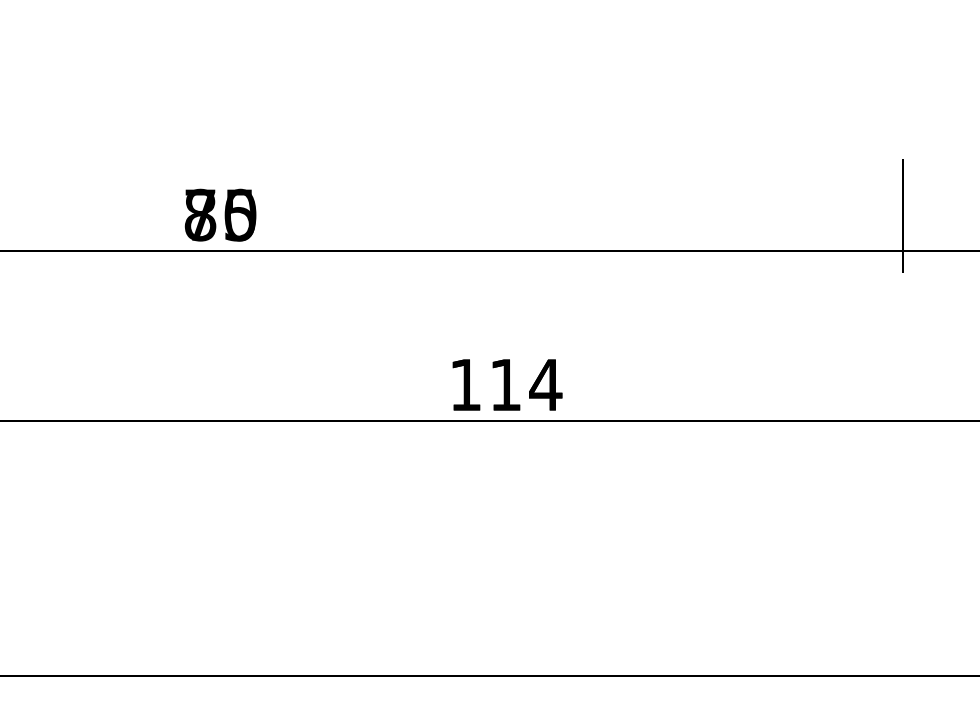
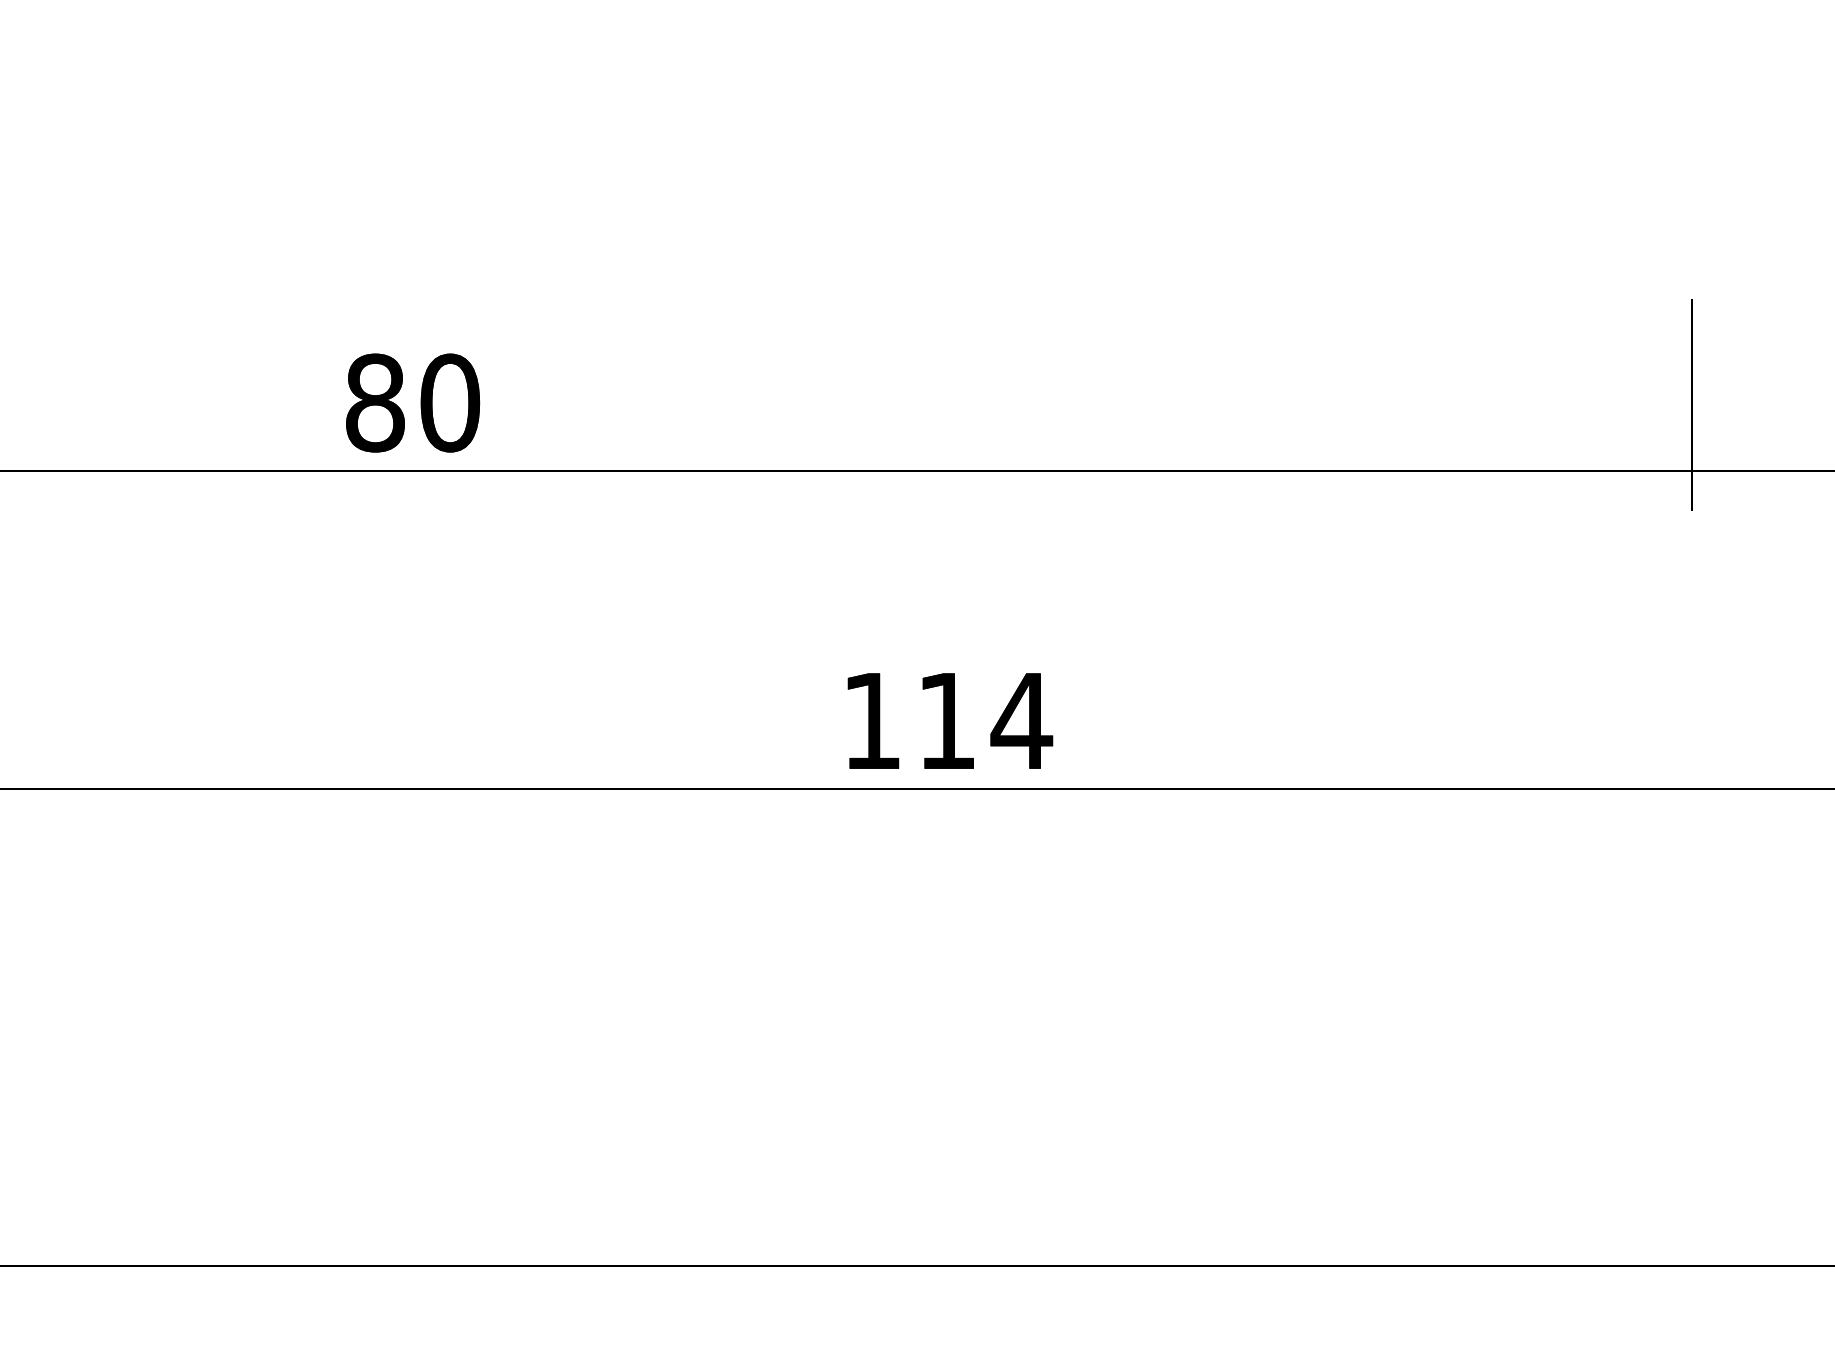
text: (220, 214) -> (412, 401), 75 -> 80

